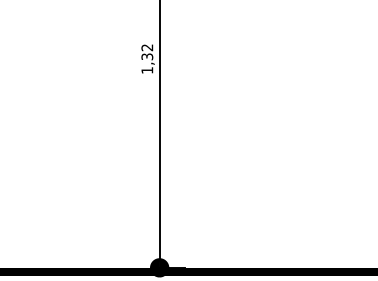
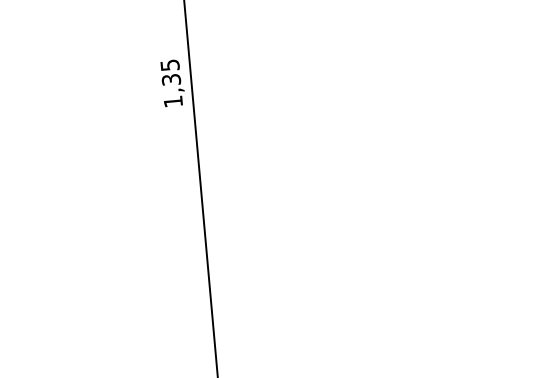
text: (147, 47) -> (170, 64), 1,32 -> 1,35

